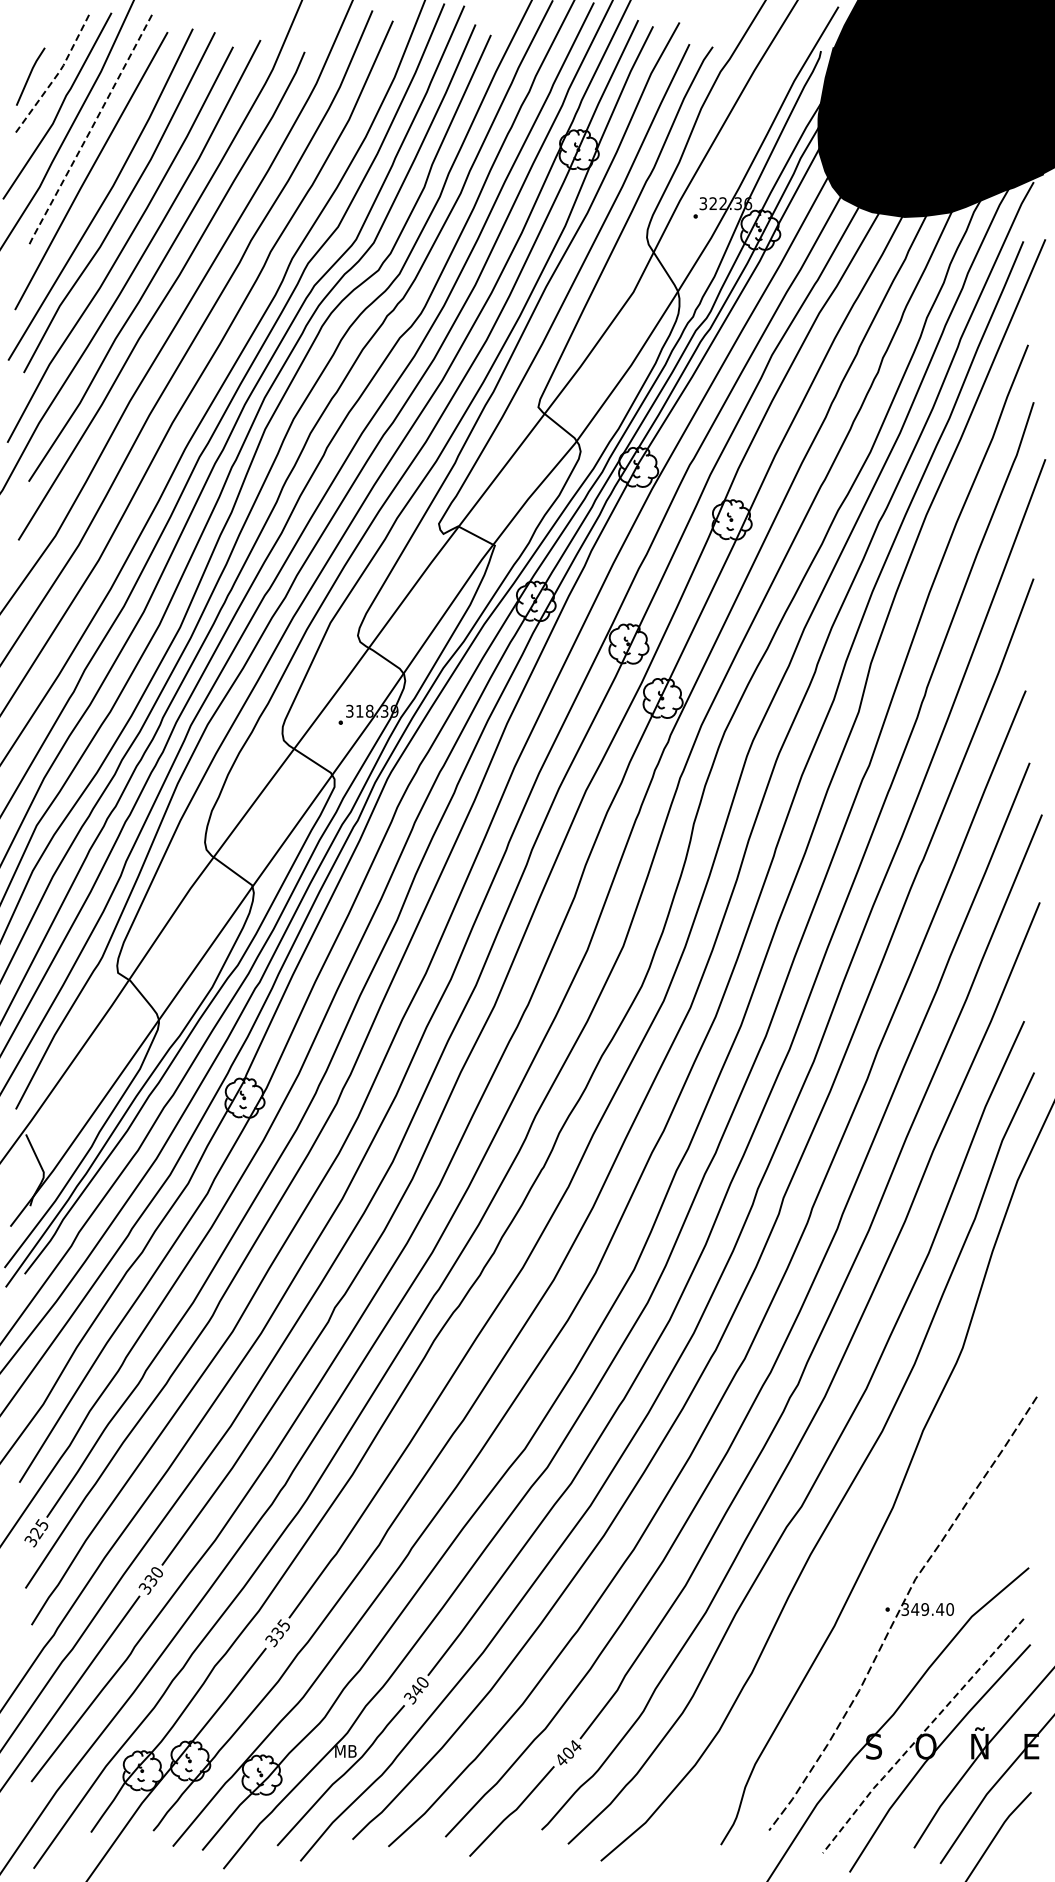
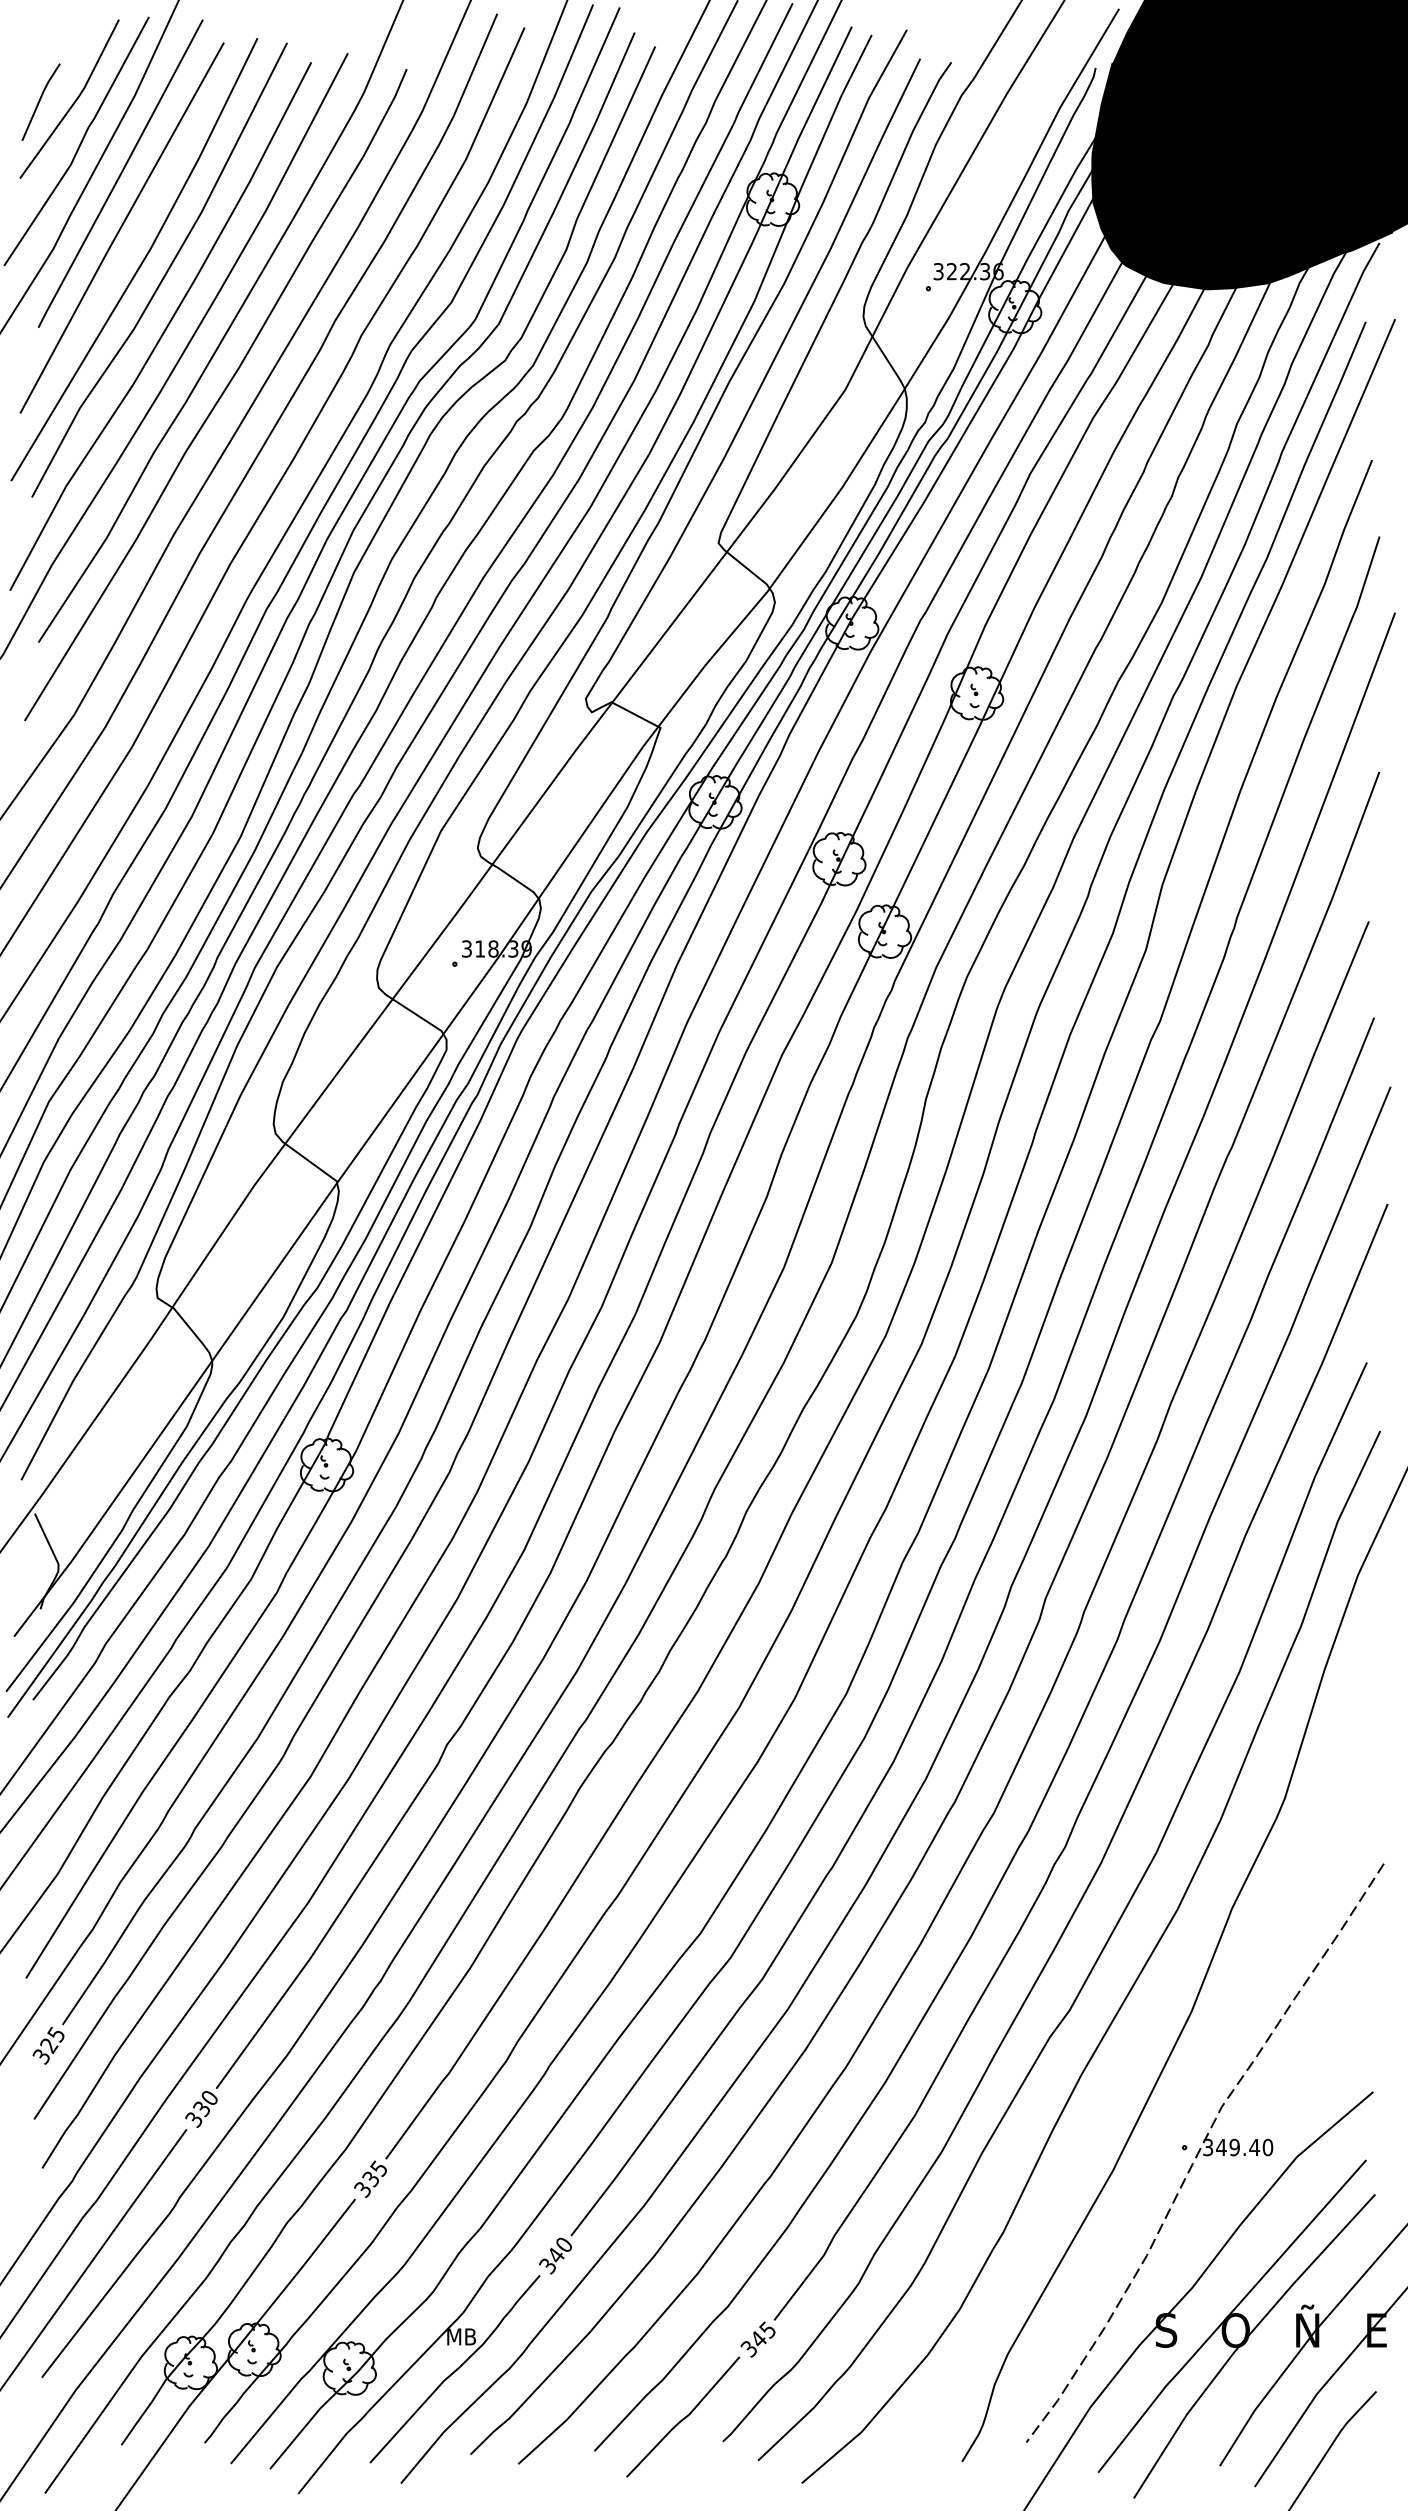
line: (56, 75) -> (75, 100), dashed -> solid
line: (90, 130) -> (120, 173), dashed -> solid
line: (920, 1736) -> (1228, 2317), dashed -> solid
text: (568, 1753) -> (758, 2339), 404 -> 345

